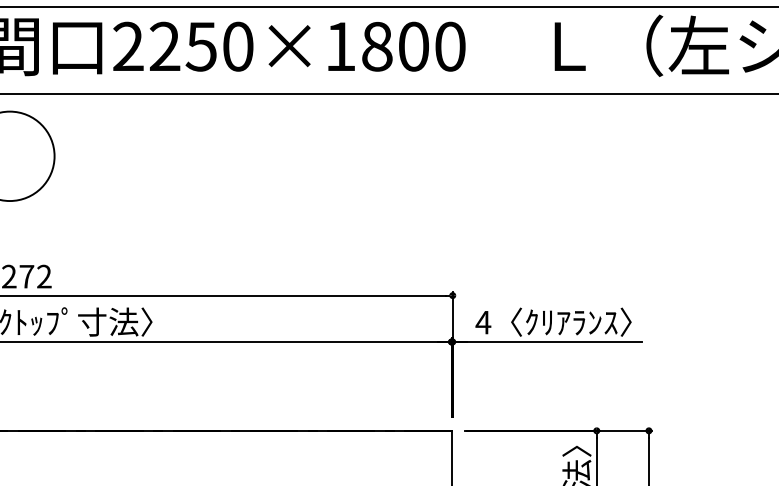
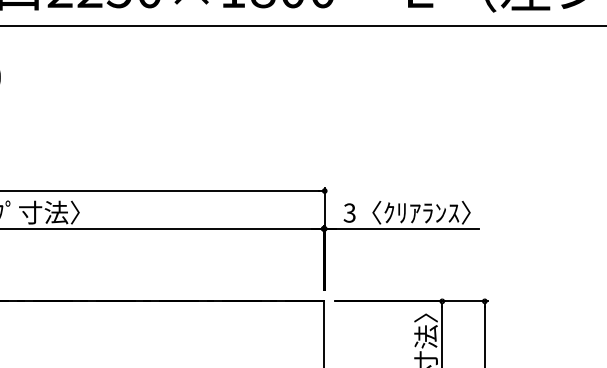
text: (483, 322) -> (349, 212), 4 -> 3

